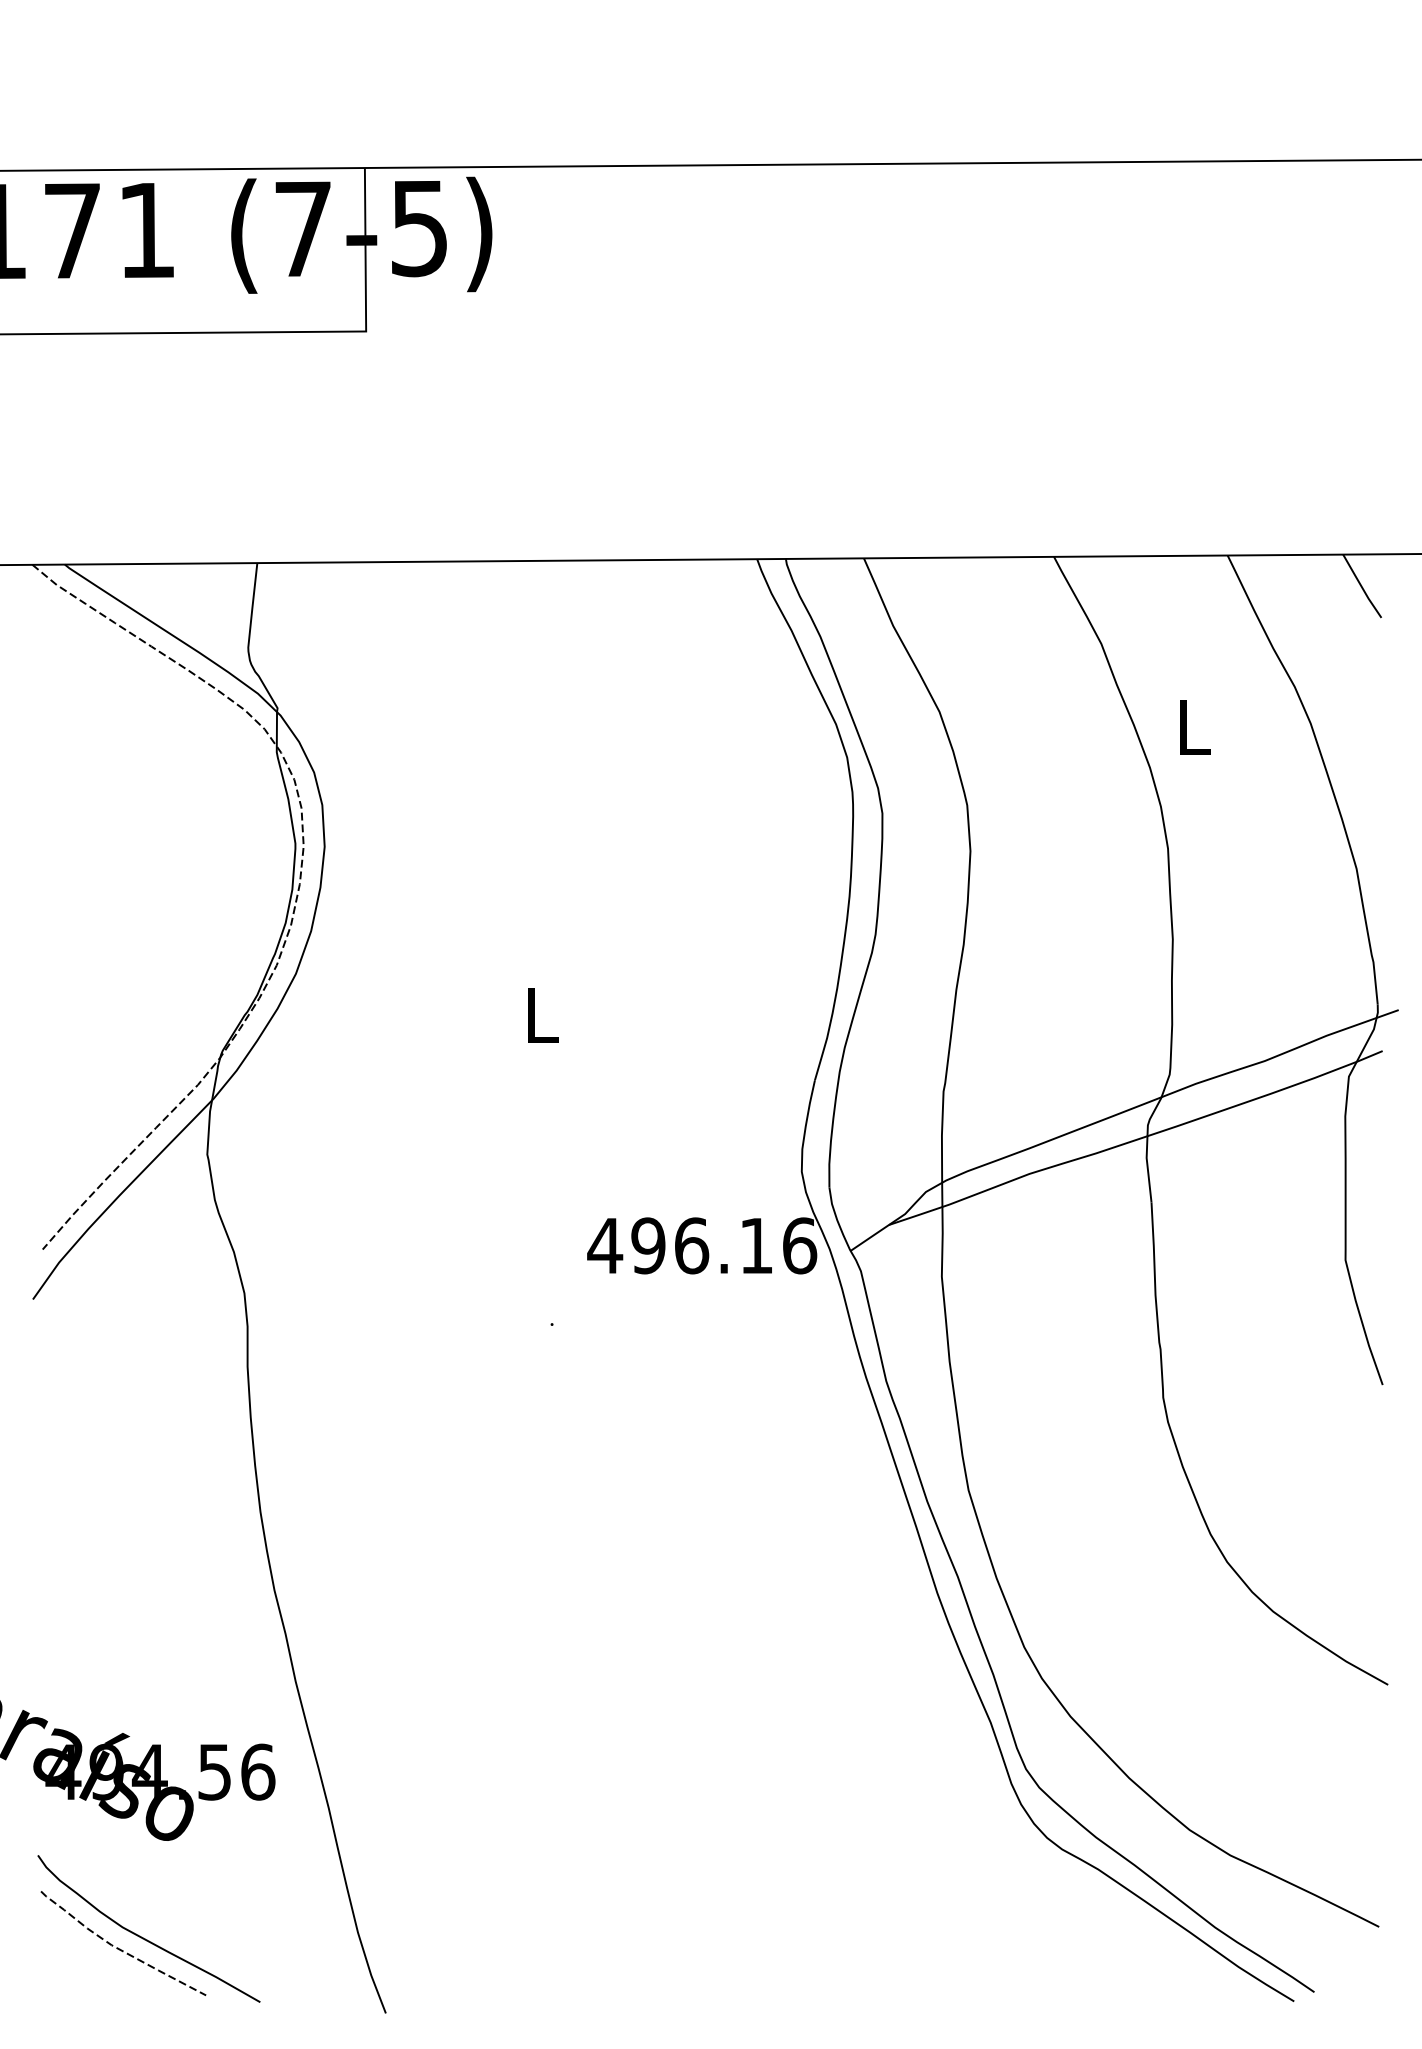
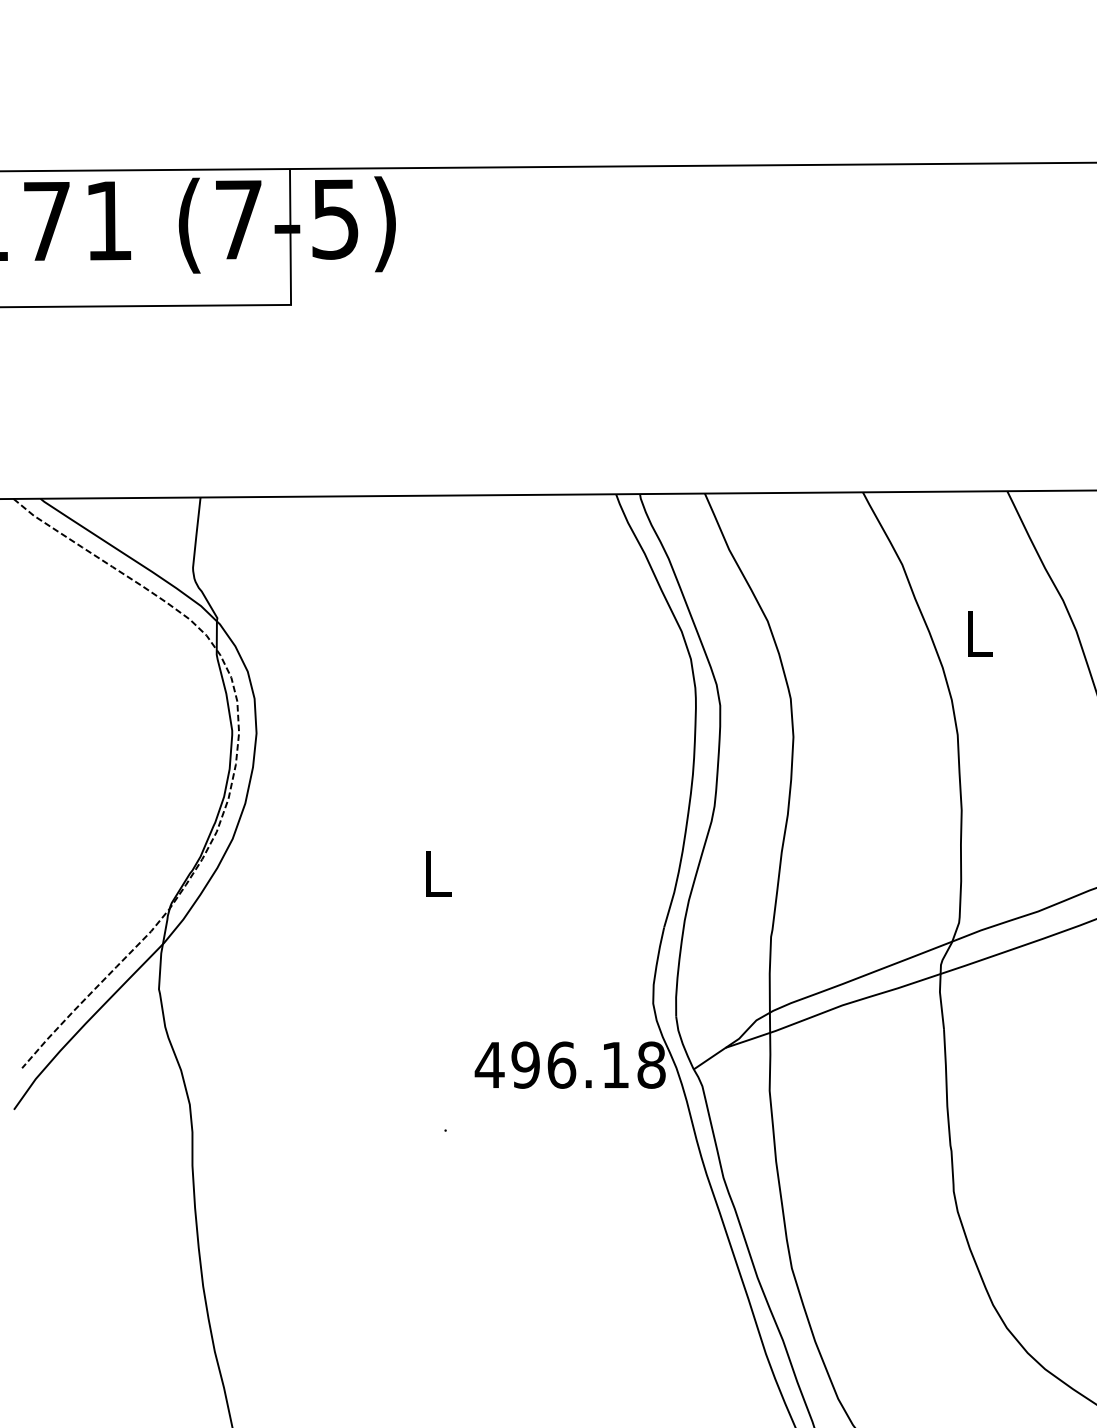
text: (800, 1245) -> (652, 1064), 496.16 -> 496.18

